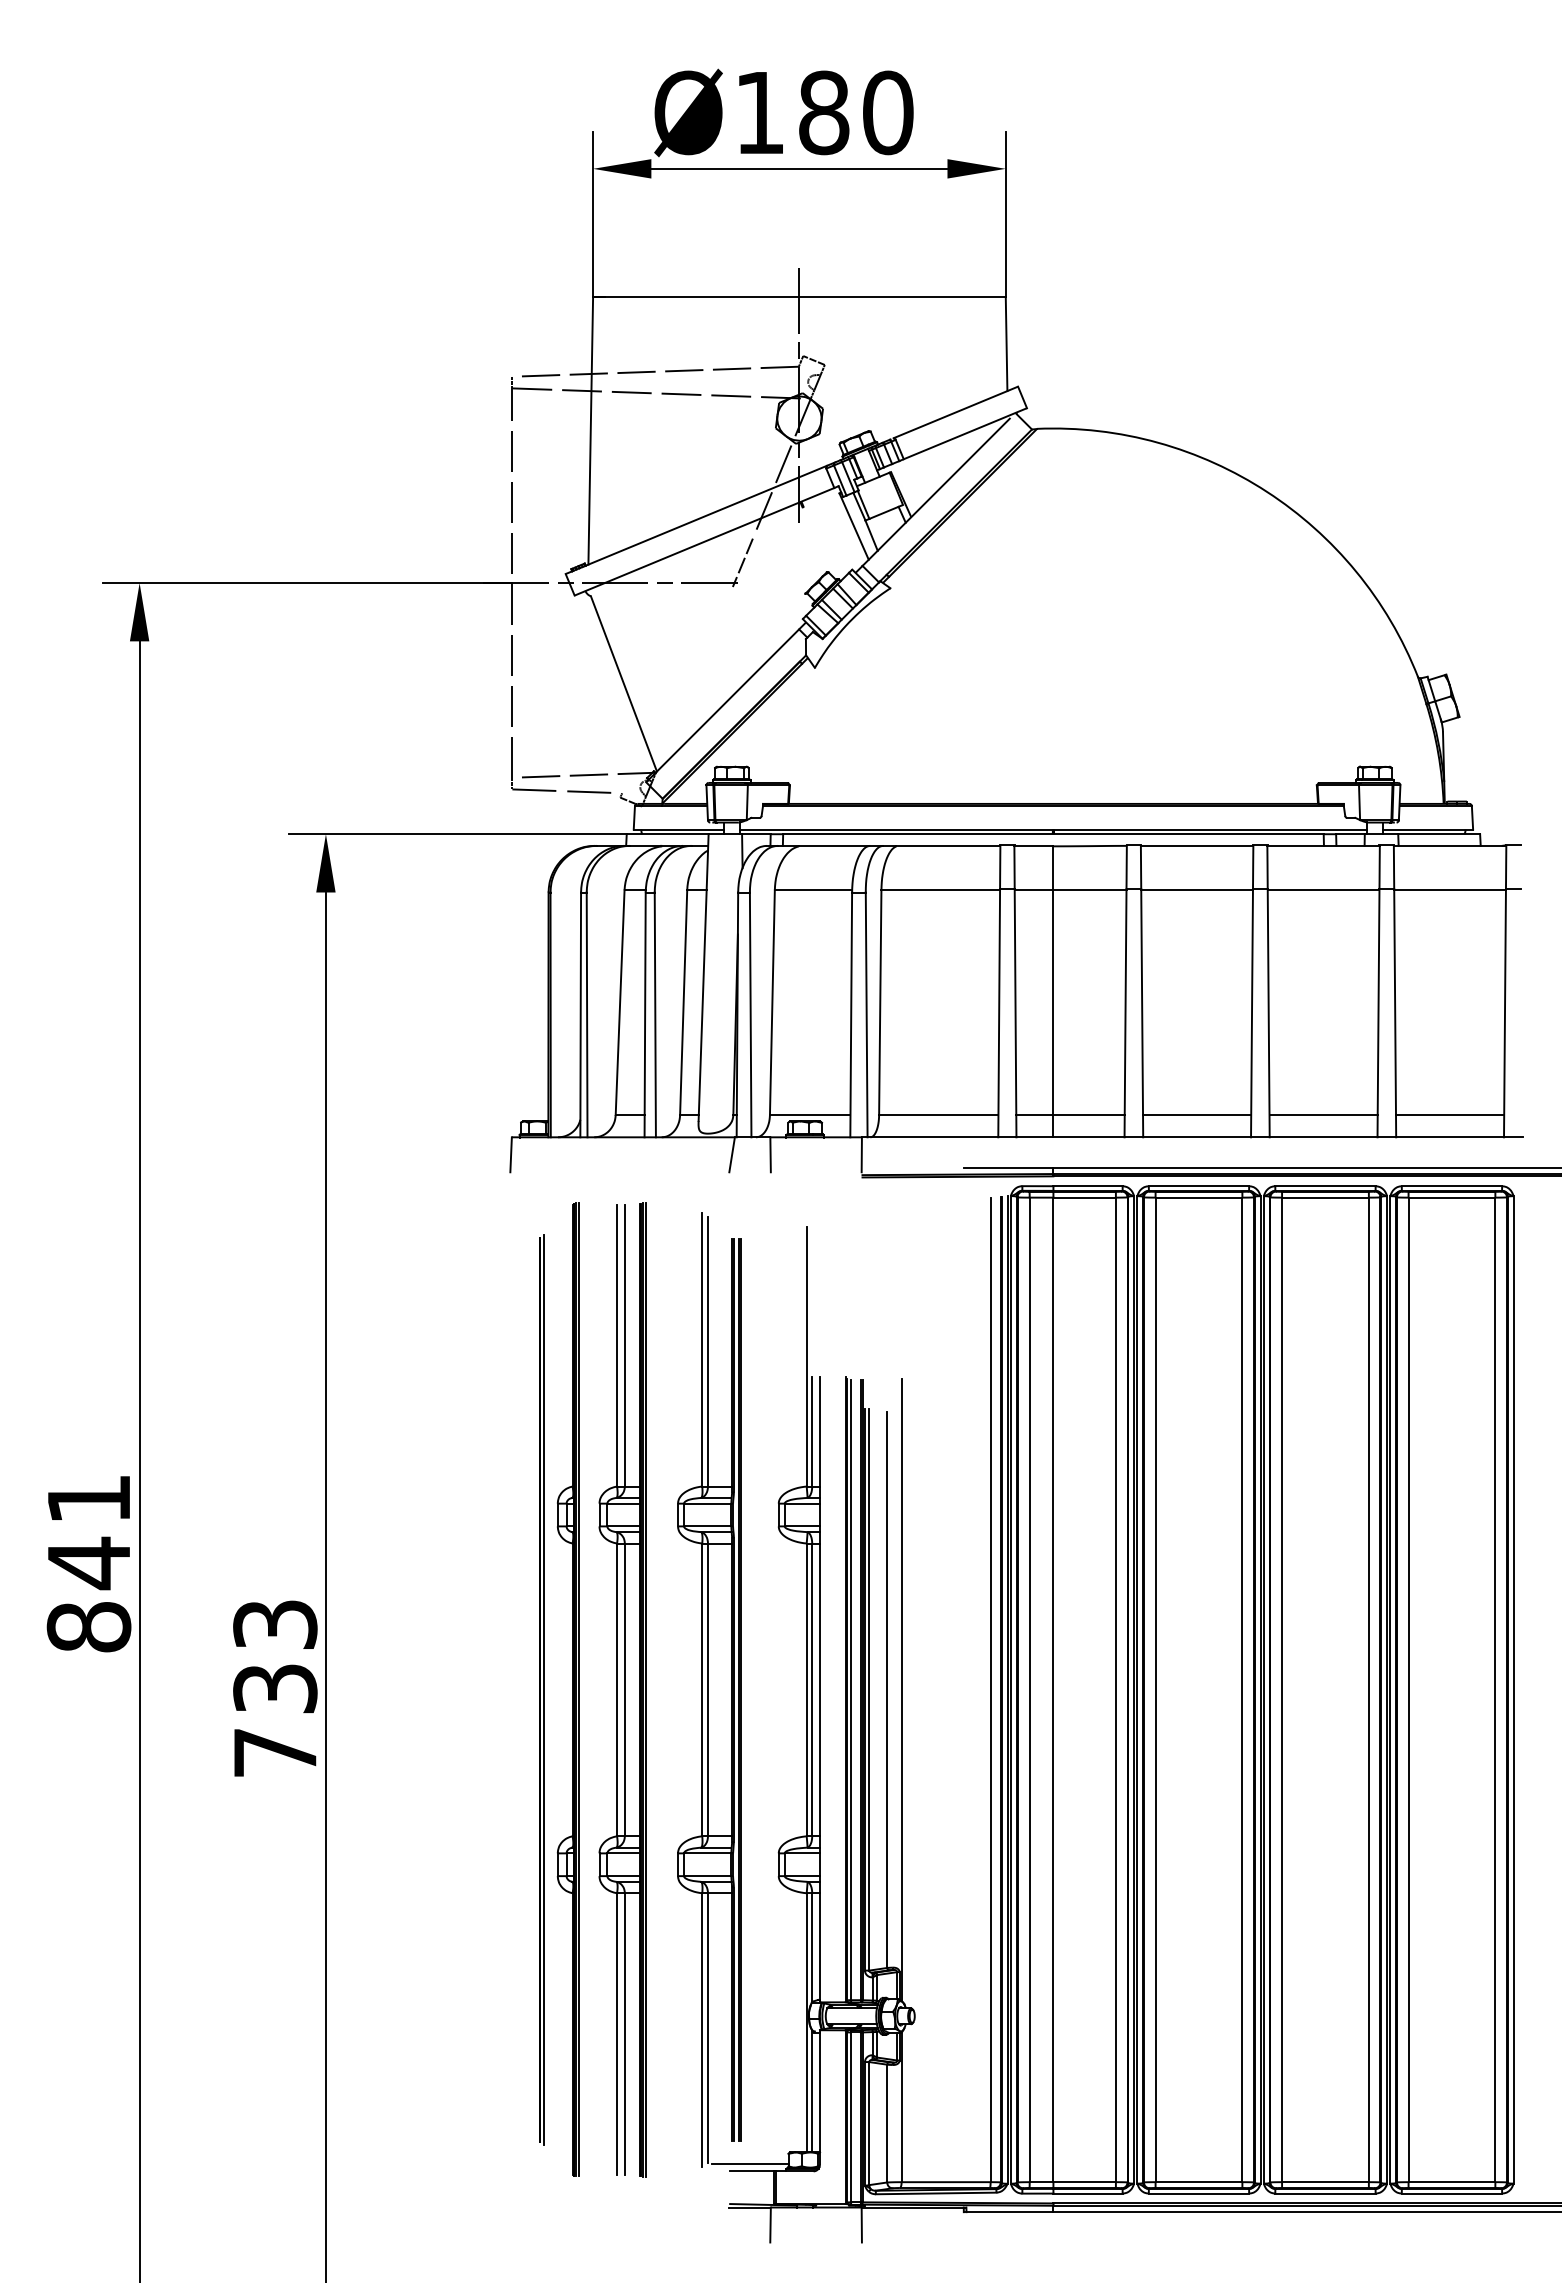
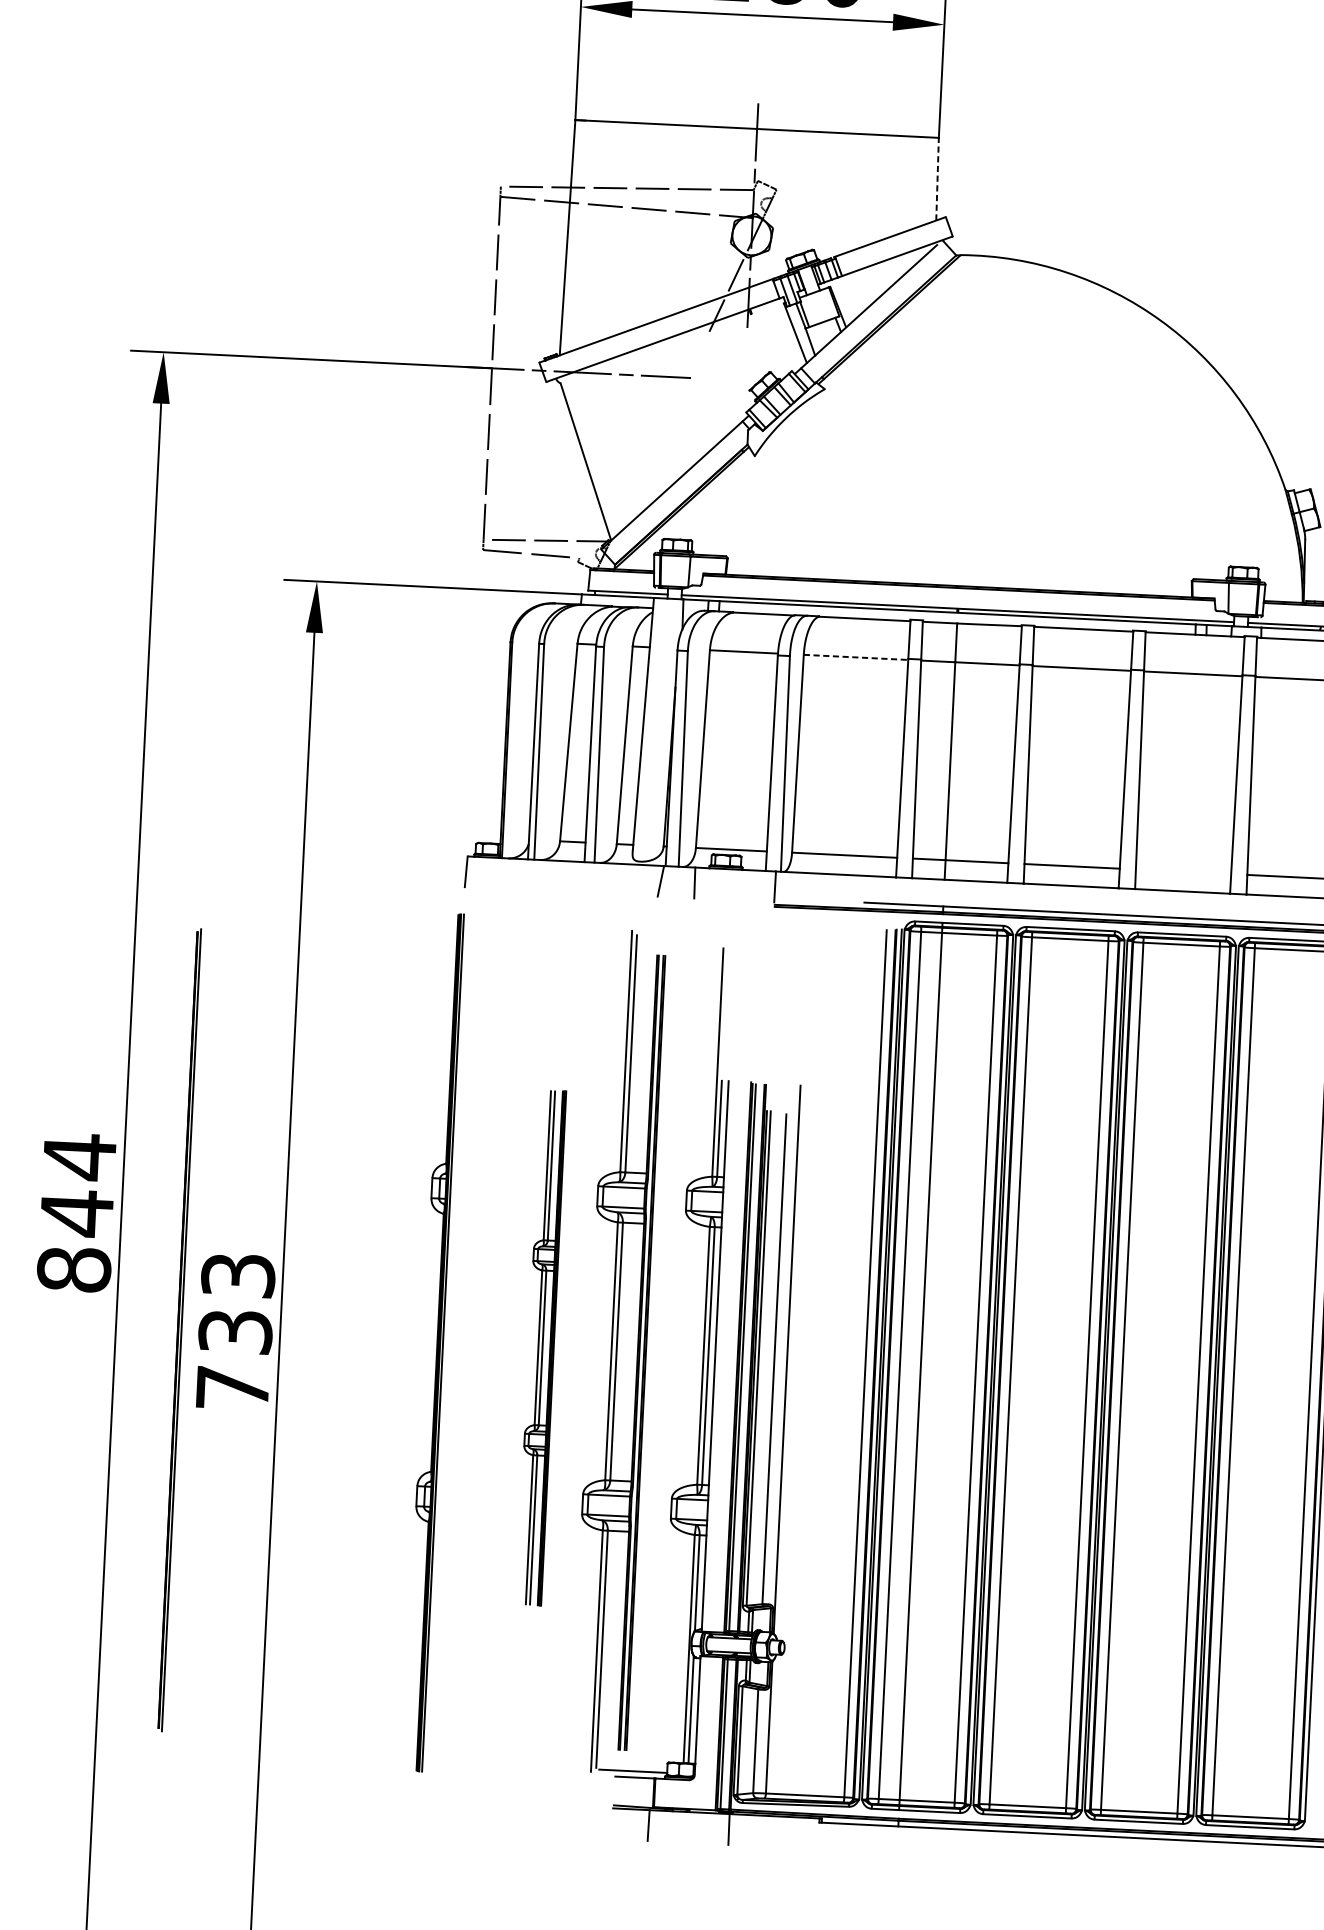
line: (1006, 344) -> (937, 179), solid -> dashed
line: (742, 562) -> (695, 360), removed
line: (941, 890) -> (856, 657), solid -> dashed
line: (1323, 1115) -> (1183, 872), removed
text: (88, 1499) -> (79, 1157), 841 -> 844
part: (541, 1689) -> (179, 1329), moved
part: (567, 1689) -> (432, 1342), moved
part: (622, 1689) -> (541, 1347), size x0.6

